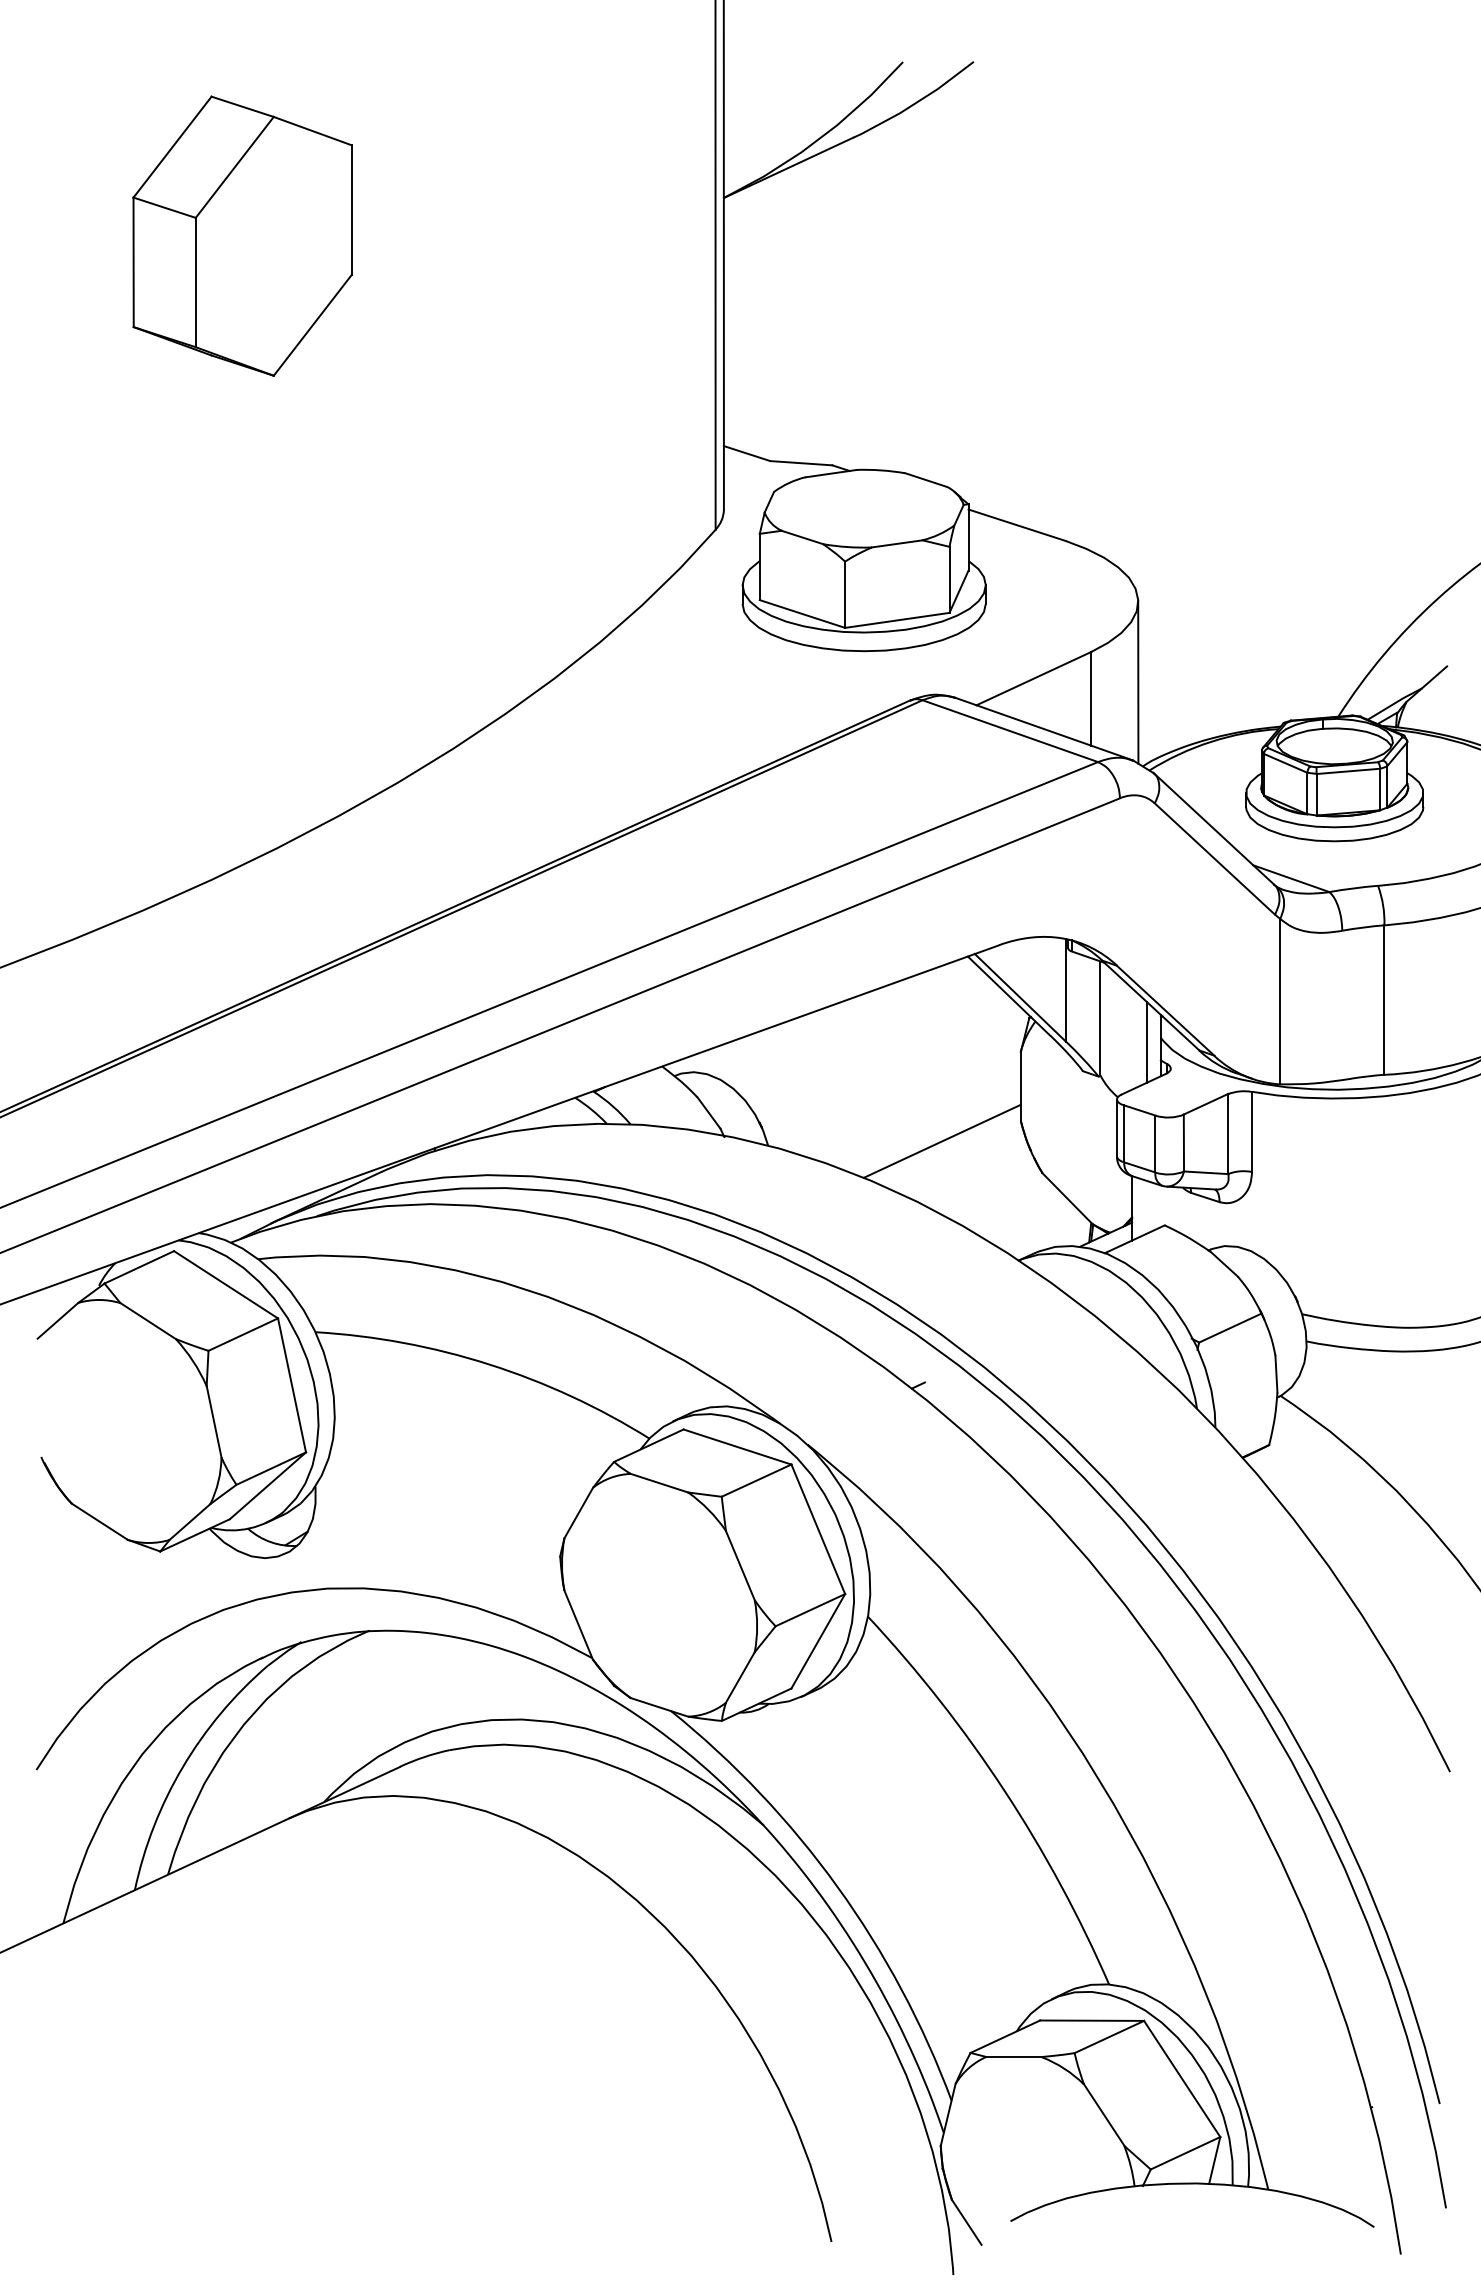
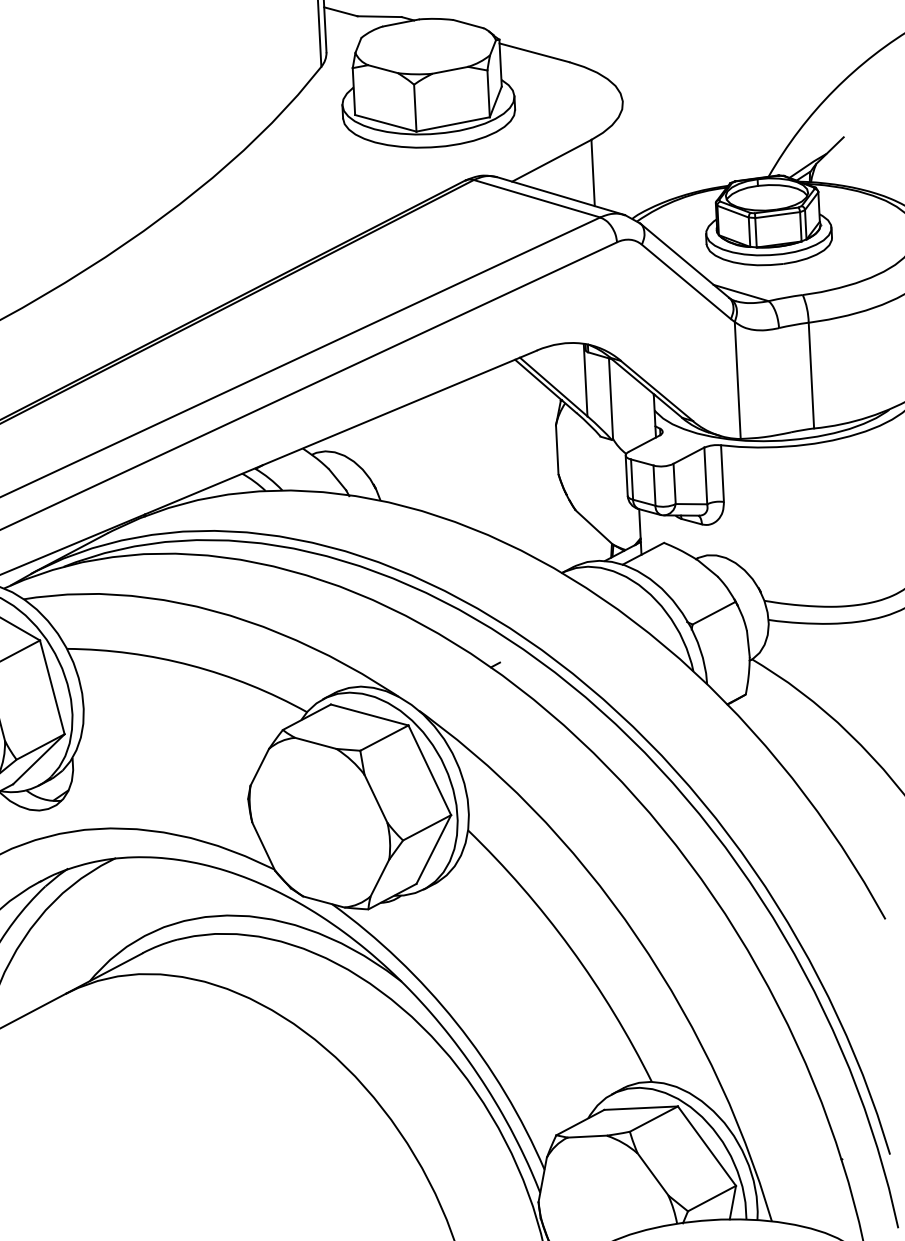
line: (1138, 682) -> (626, 159), removed
line: (1147, 1042) -> (645, 414), removed
line: (941, 1140) -> (503, 490), removed

